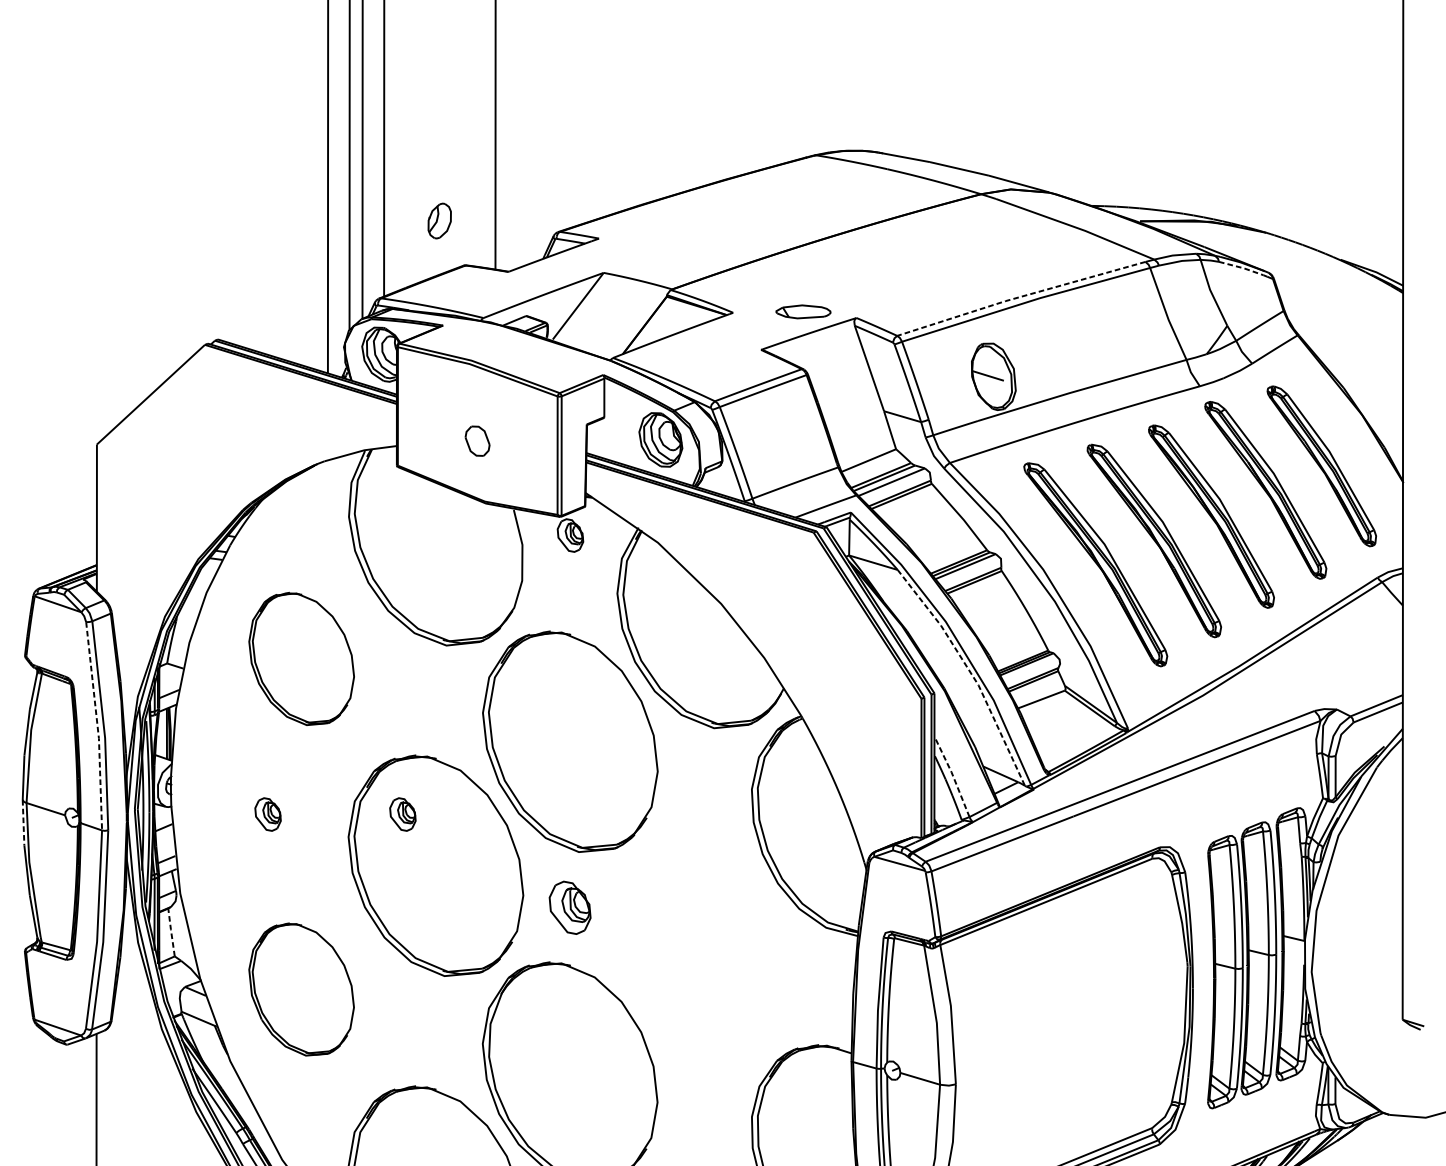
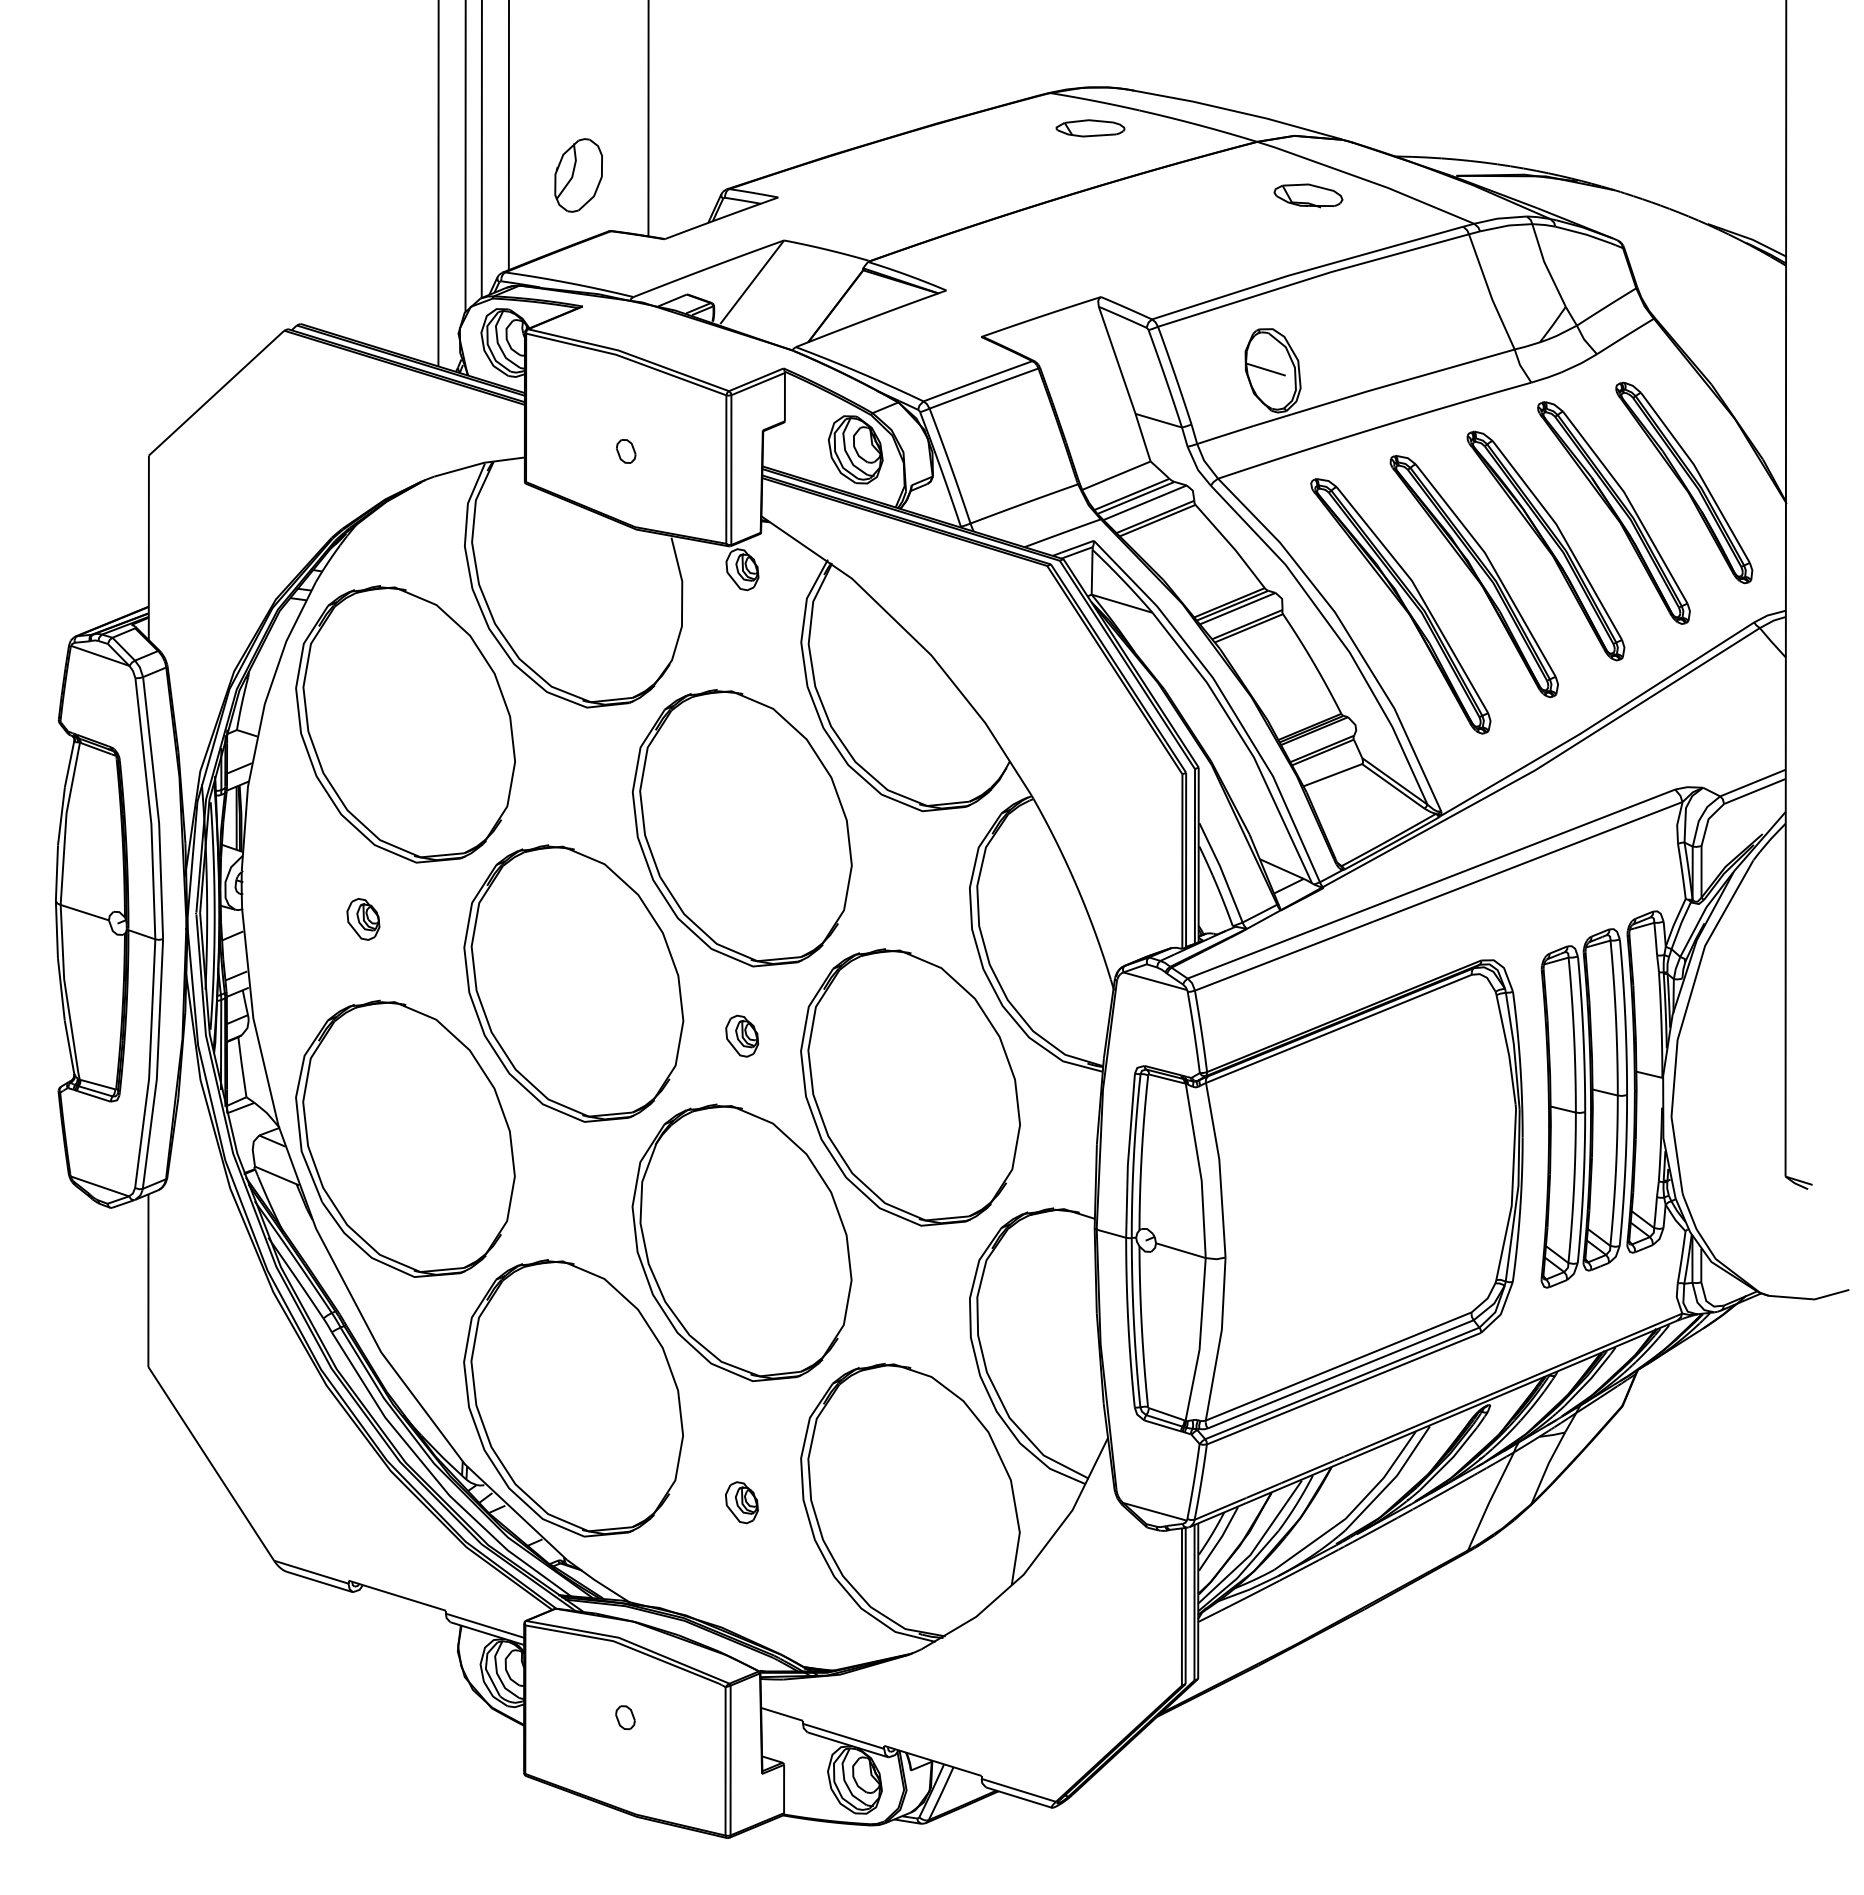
part: (439, 221) -> (578, 175), size x1.67
part: (1022, 237) -> (1308, 195), added
line: (1241, 268) -> (1583, 234), dashed -> solid
line: (1020, 296) -> (1306, 270), dashed -> solid
part: (803, 312) -> (1090, 128), moved
part: (477, 441) -> (626, 451), size x0.62
part: (301, 659) -> (405, 724), size x1.67
line: (970, 672) -> (1243, 741), dashed -> solid
line: (97, 726) -> (149, 809), dashed -> solid
line: (953, 776) -> (1222, 871), dashed -> solid
part: (402, 814) -> (532, 919), removed
line: (23, 822) -> (56, 929), dashed -> solid
part: (570, 907) -> (742, 1035), size x0.62
line: (171, 931) -> (242, 1066), dashed -> solid
part: (704, 948) -> (910, 1087), added
part: (301, 989) -> (405, 1138), size x1.67

